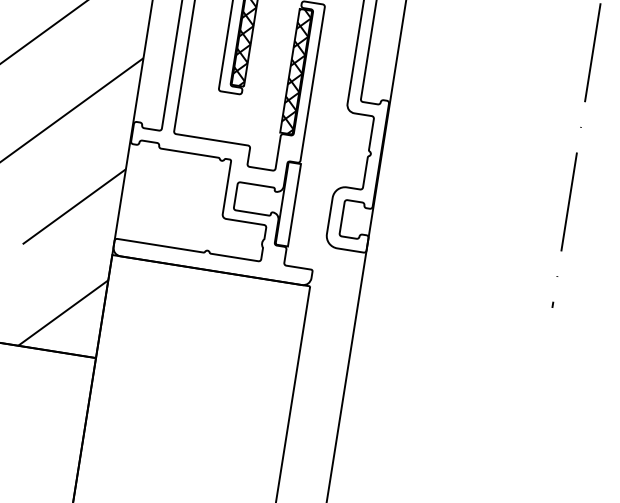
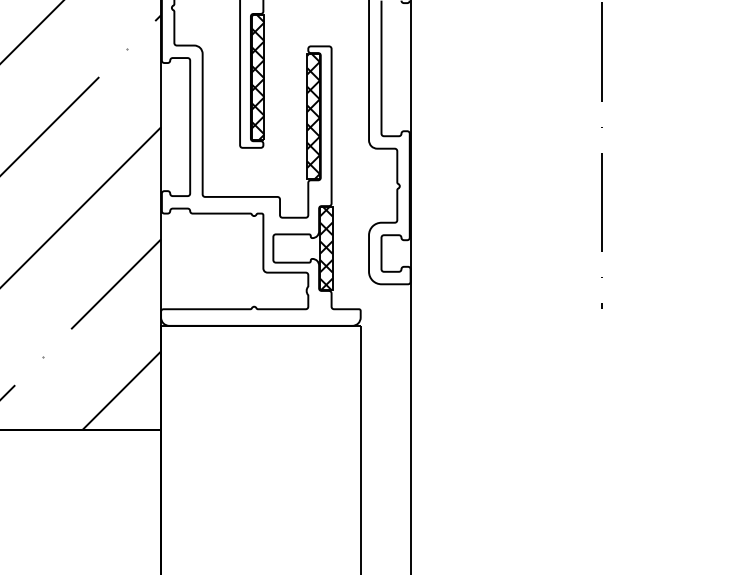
hatch: (288, 204) -> (326, 248), added

